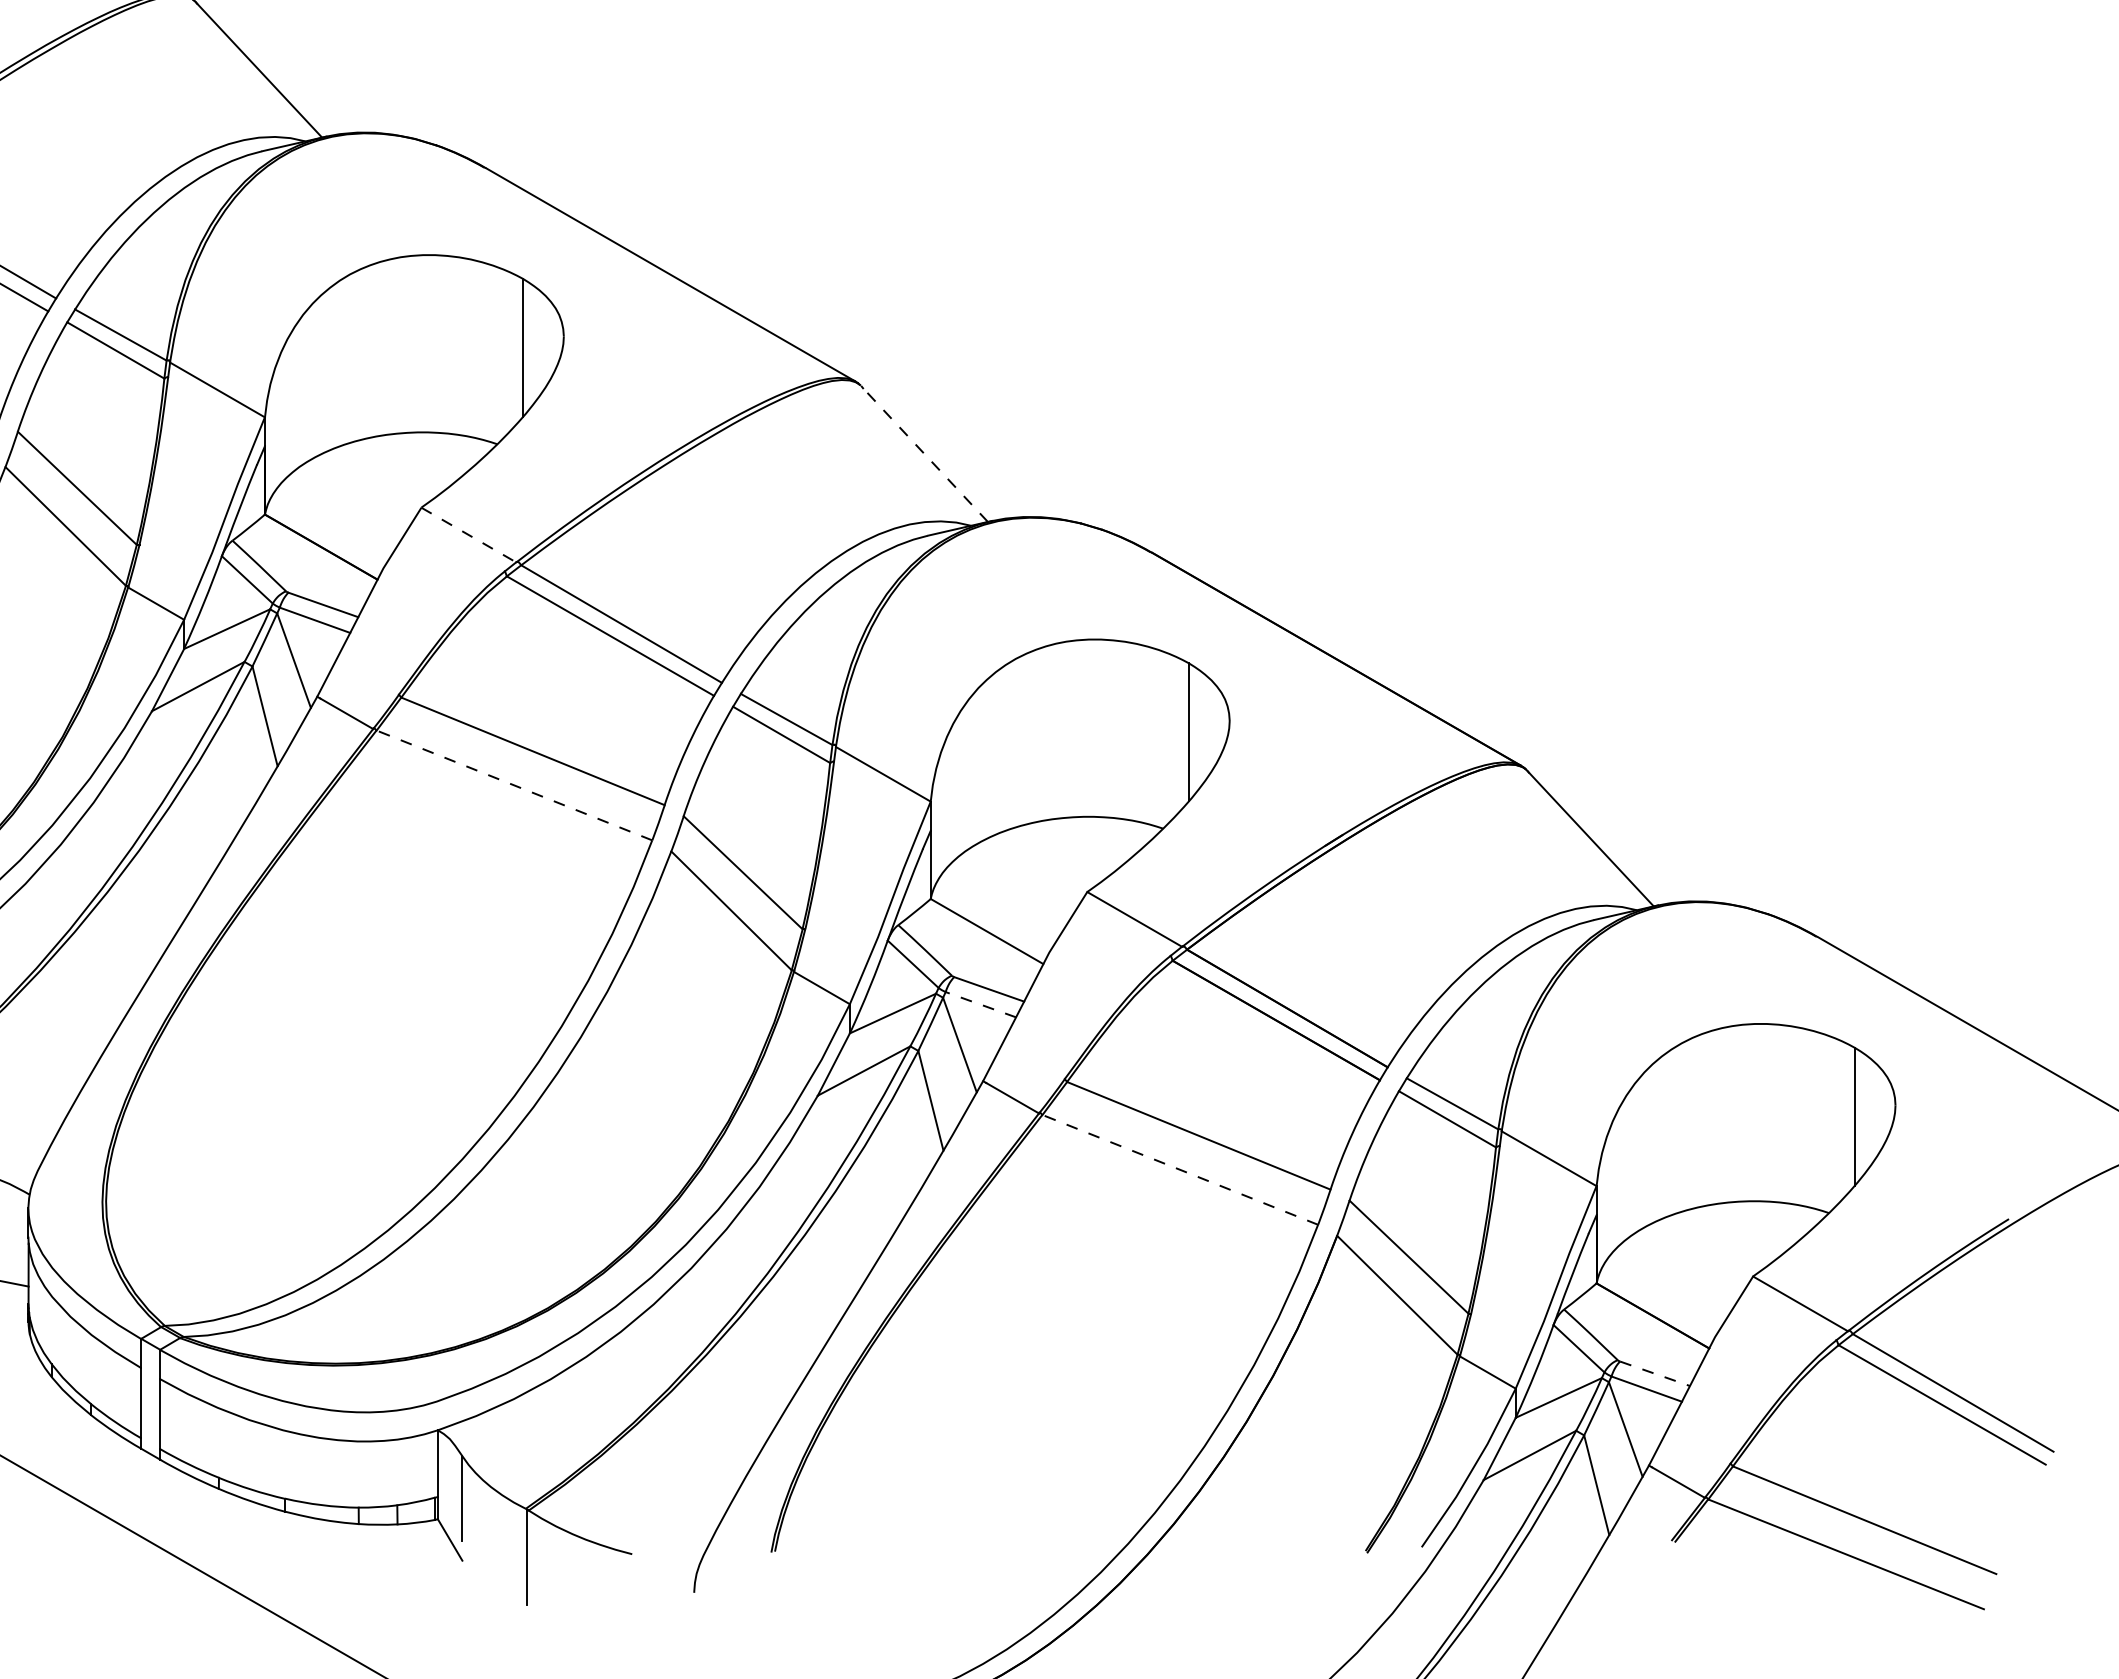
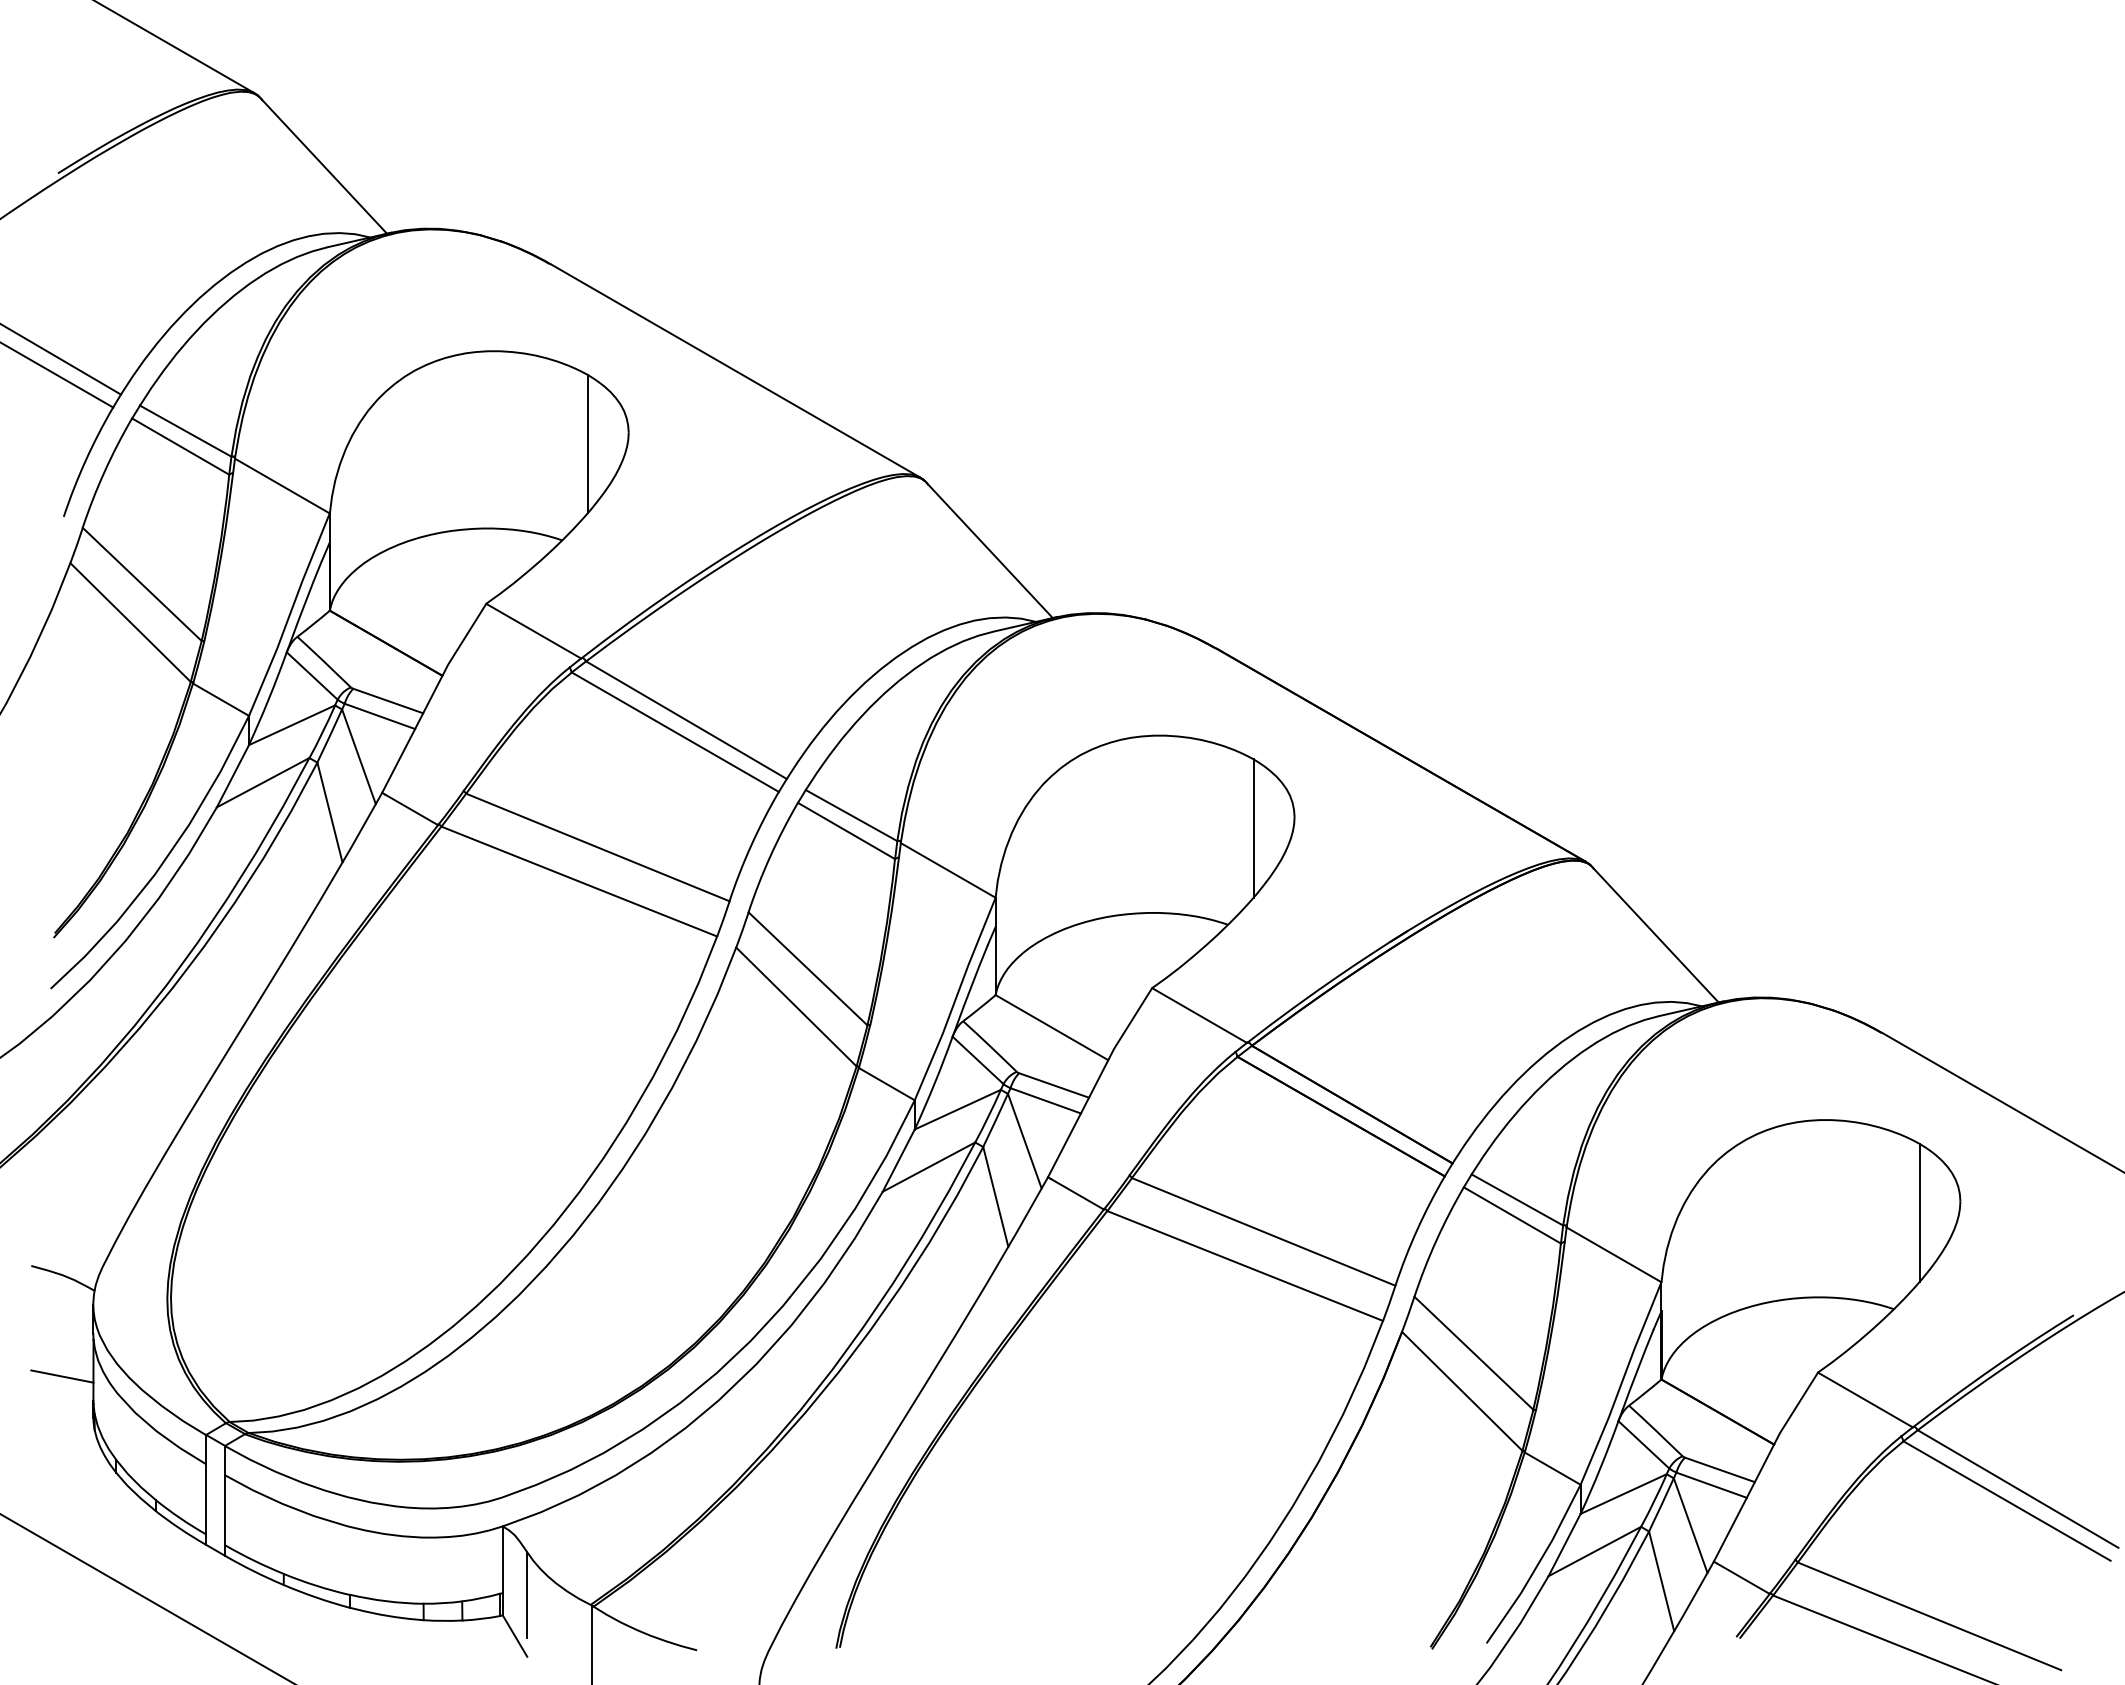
line: (923, 452) -> (988, 548), dashed -> solid
line: (468, 535) -> (533, 631), dashed -> solid
line: (513, 785) -> (578, 881), dashed -> solid
line: (980, 1004) -> (1045, 1100), dashed -> solid
line: (1179, 1169) -> (1244, 1265), dashed -> solid
line: (1655, 1374) -> (1720, 1470), dashed -> solid

